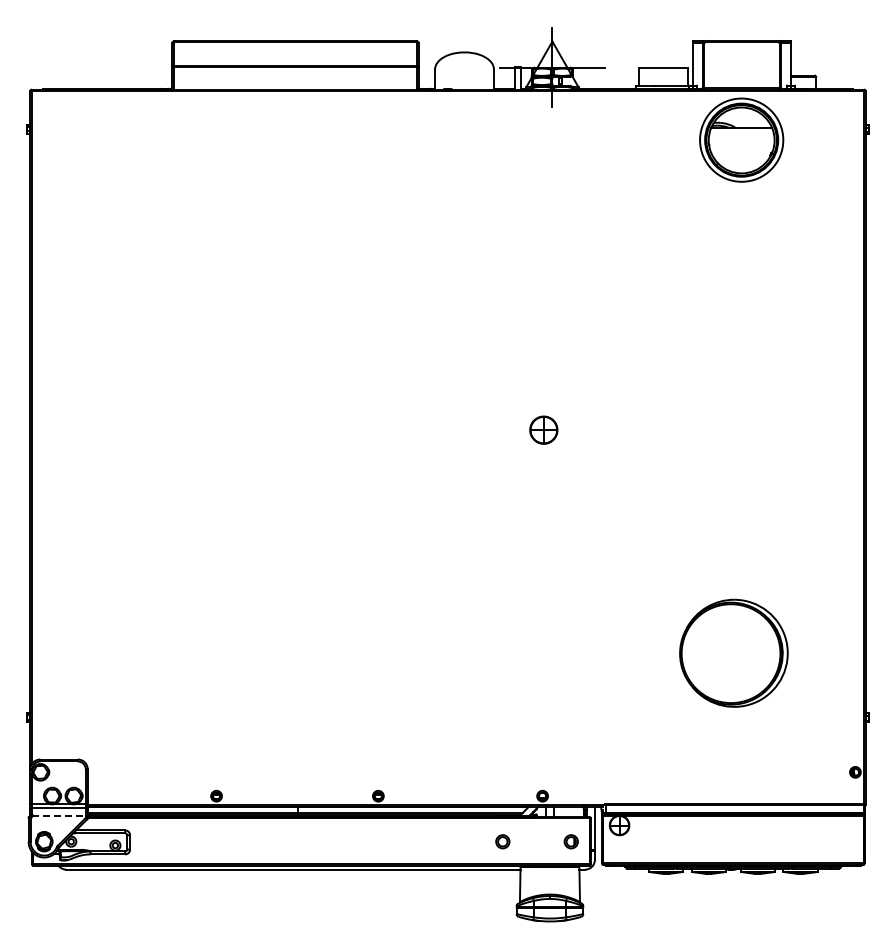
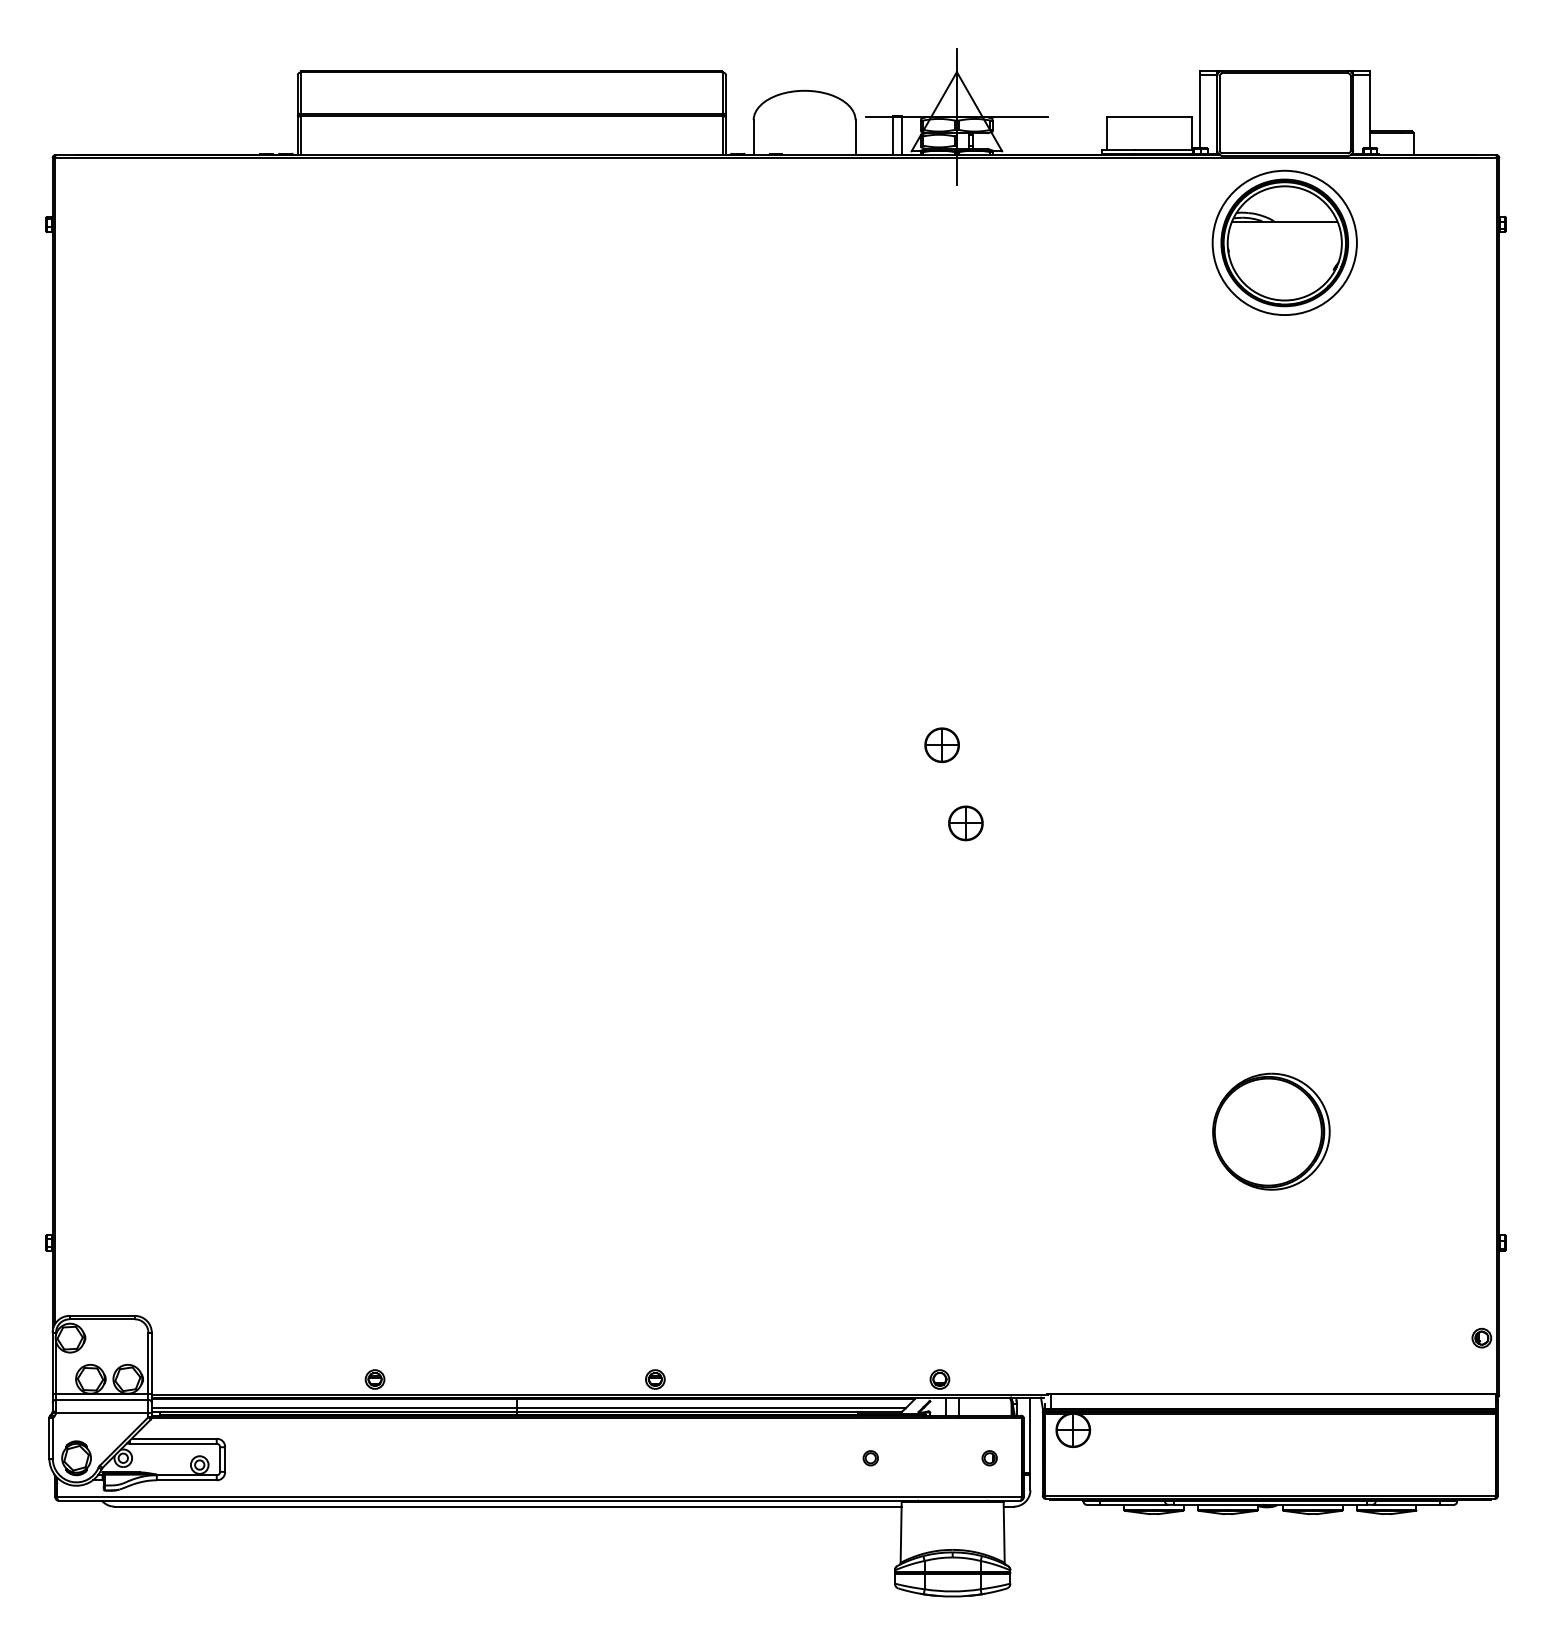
part: (543, 429) -> (941, 744), size x0.71
part: (557, 474) -> (965, 822), added
part: (733, 652) -> (1270, 1130), size x0.62
line: (59, 815) -> (102, 1412), dashed -> solid
part: (502, 841) -> (870, 1457), size x0.62
part: (571, 841) -> (989, 1457), size x0.62

